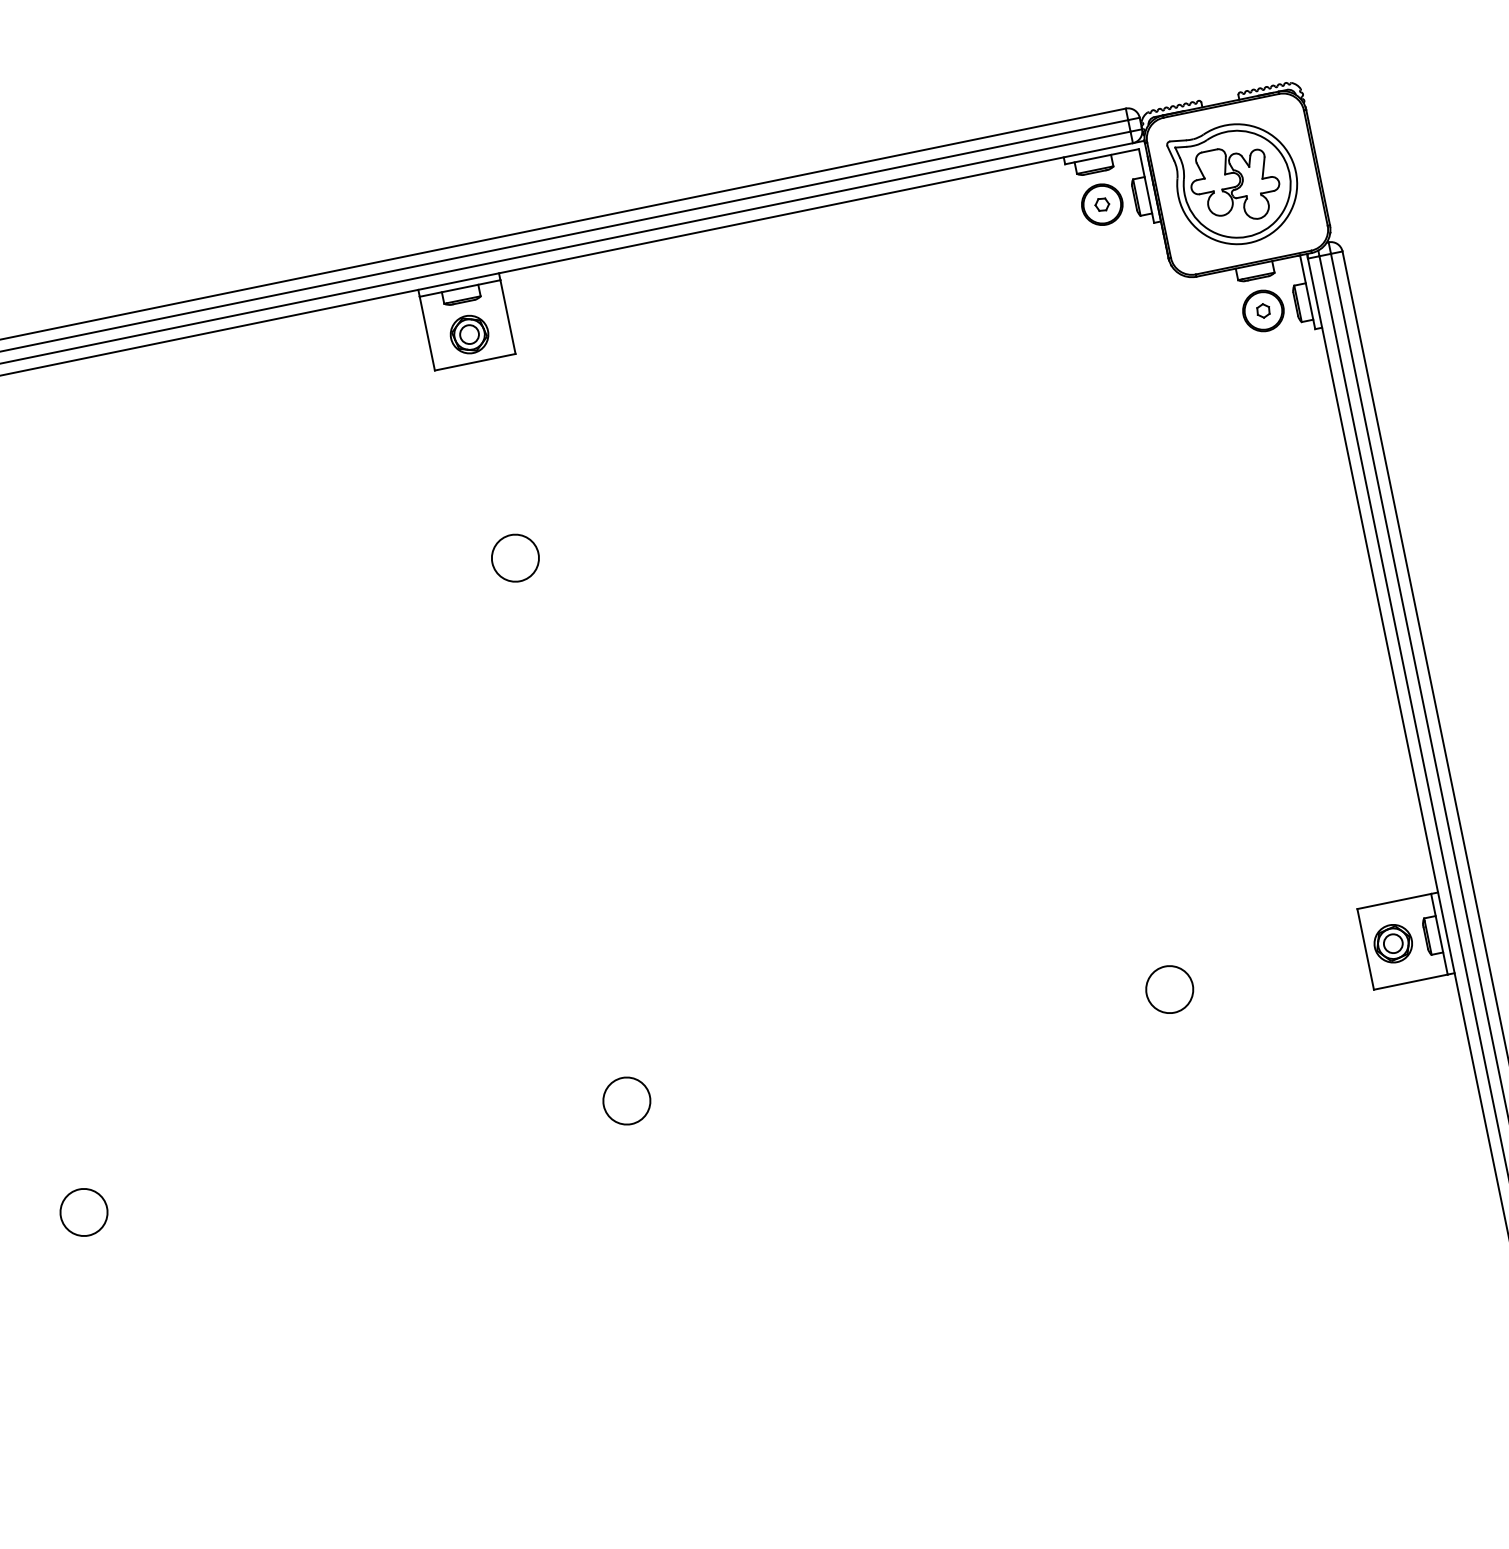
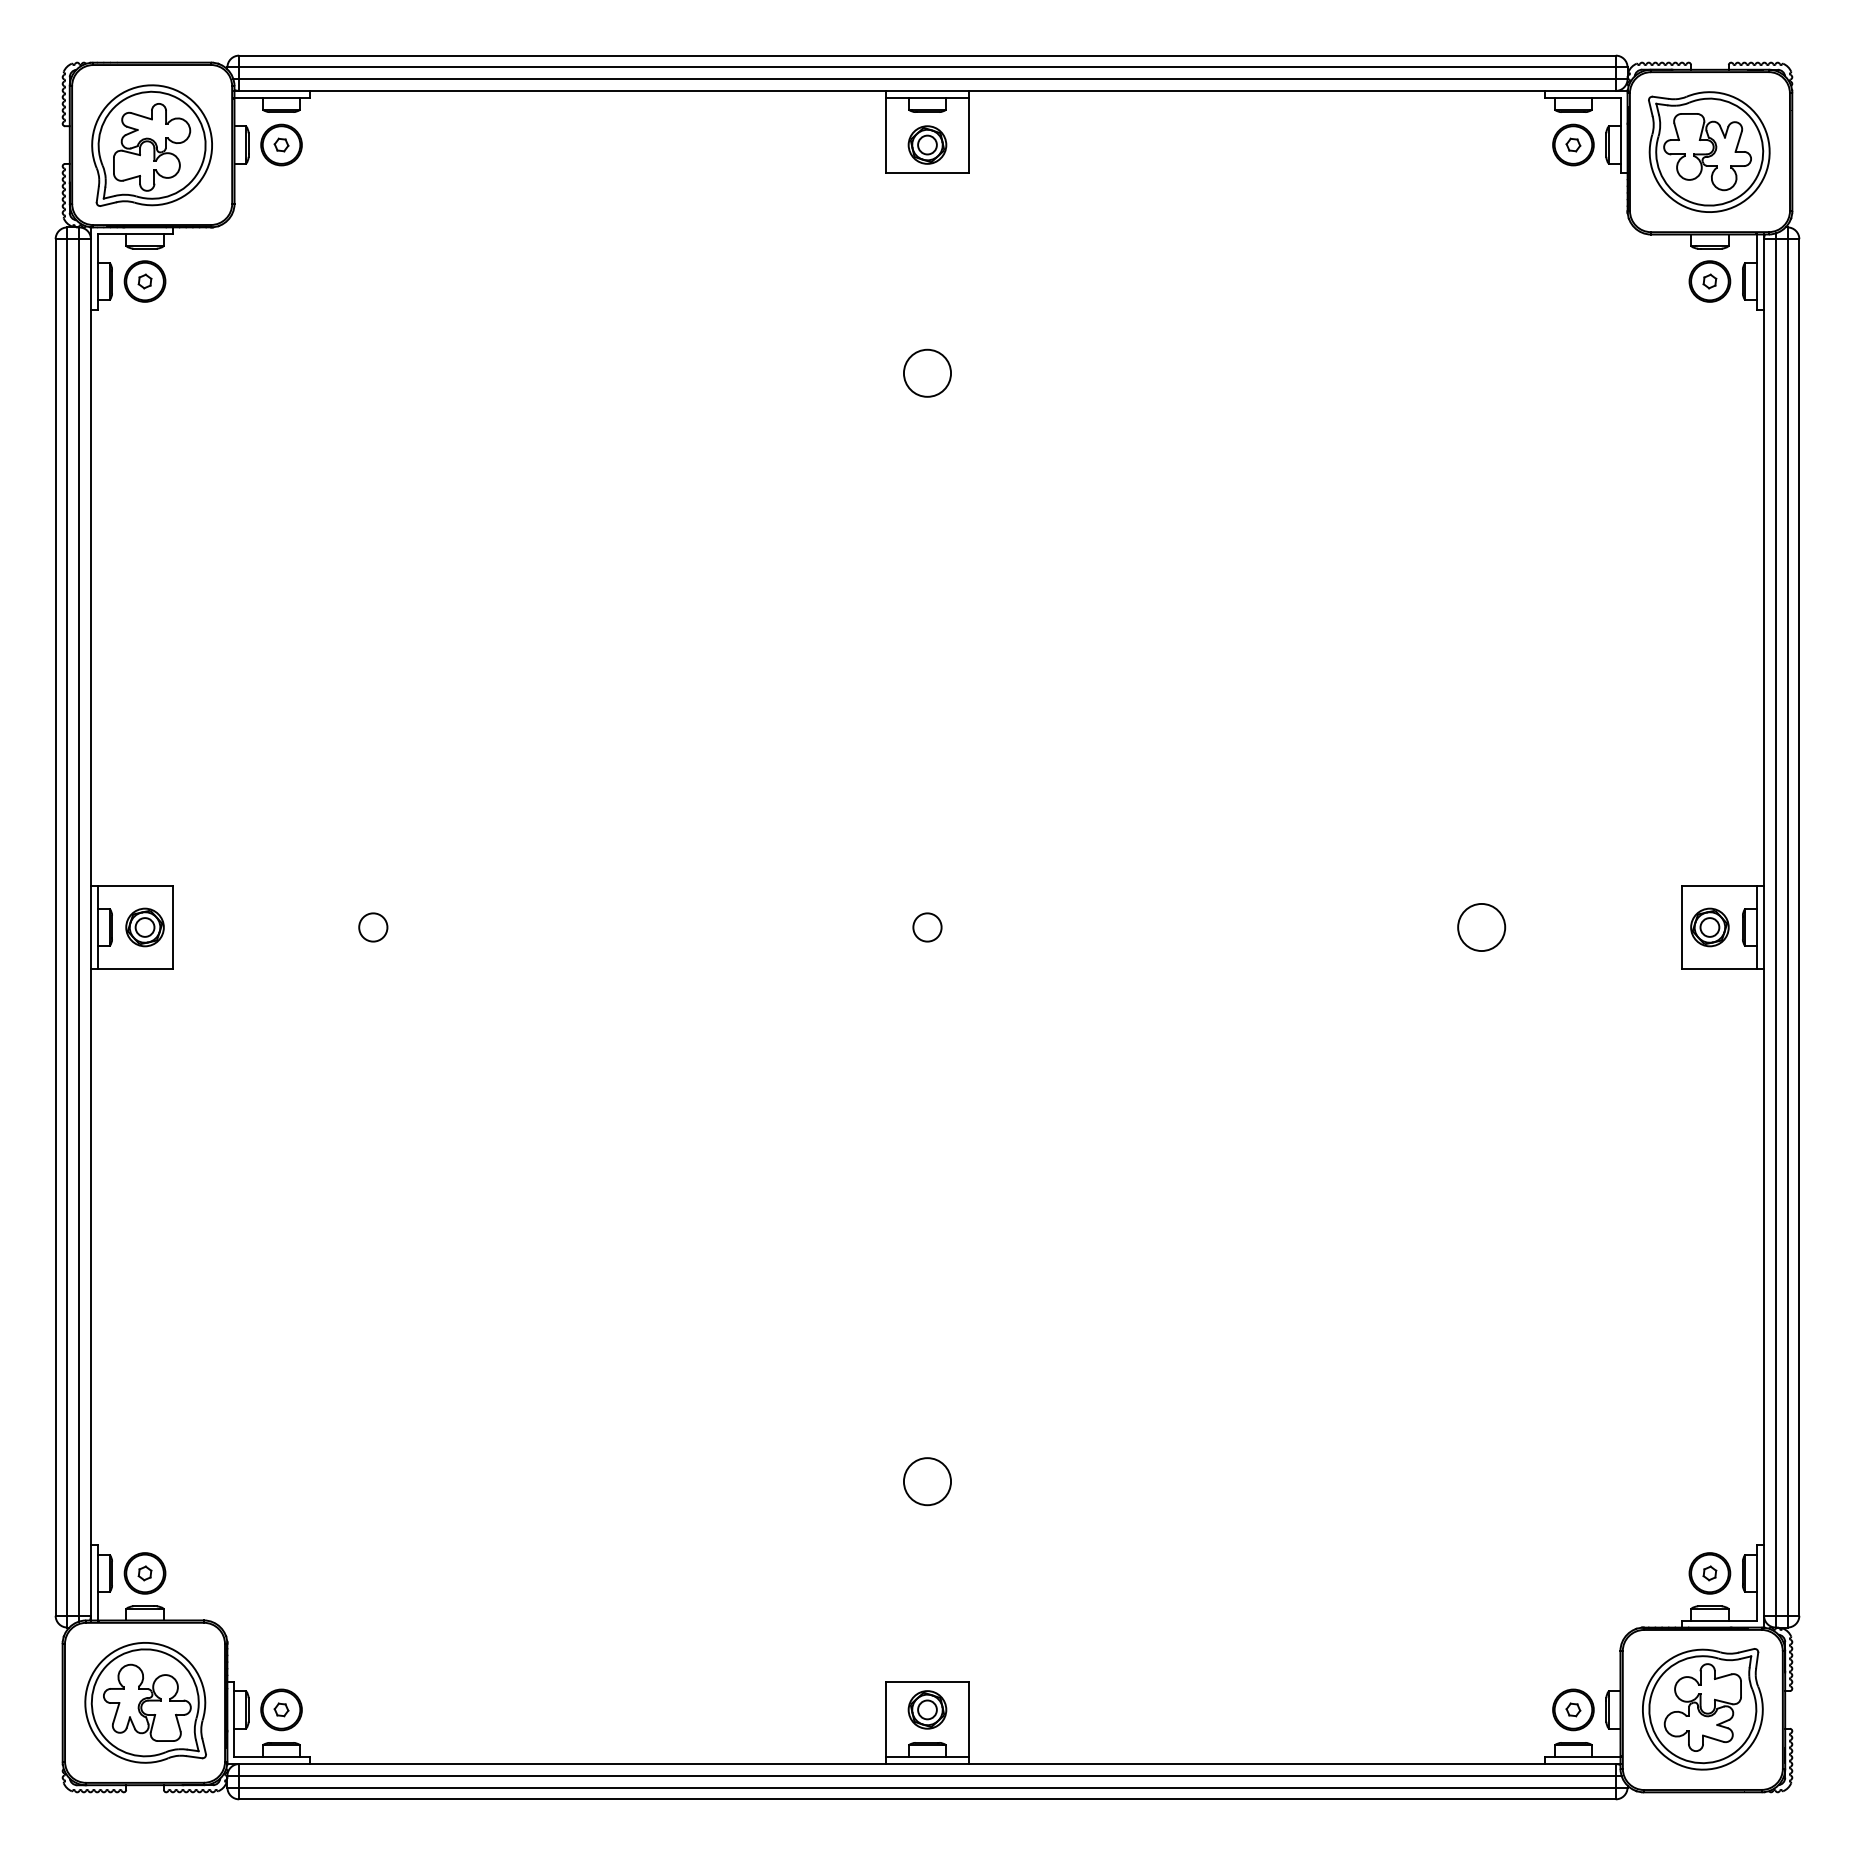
circle: (626, 1101) -> (927, 927), size x0.6
circle: (83, 1212) -> (372, 927), size x0.6

